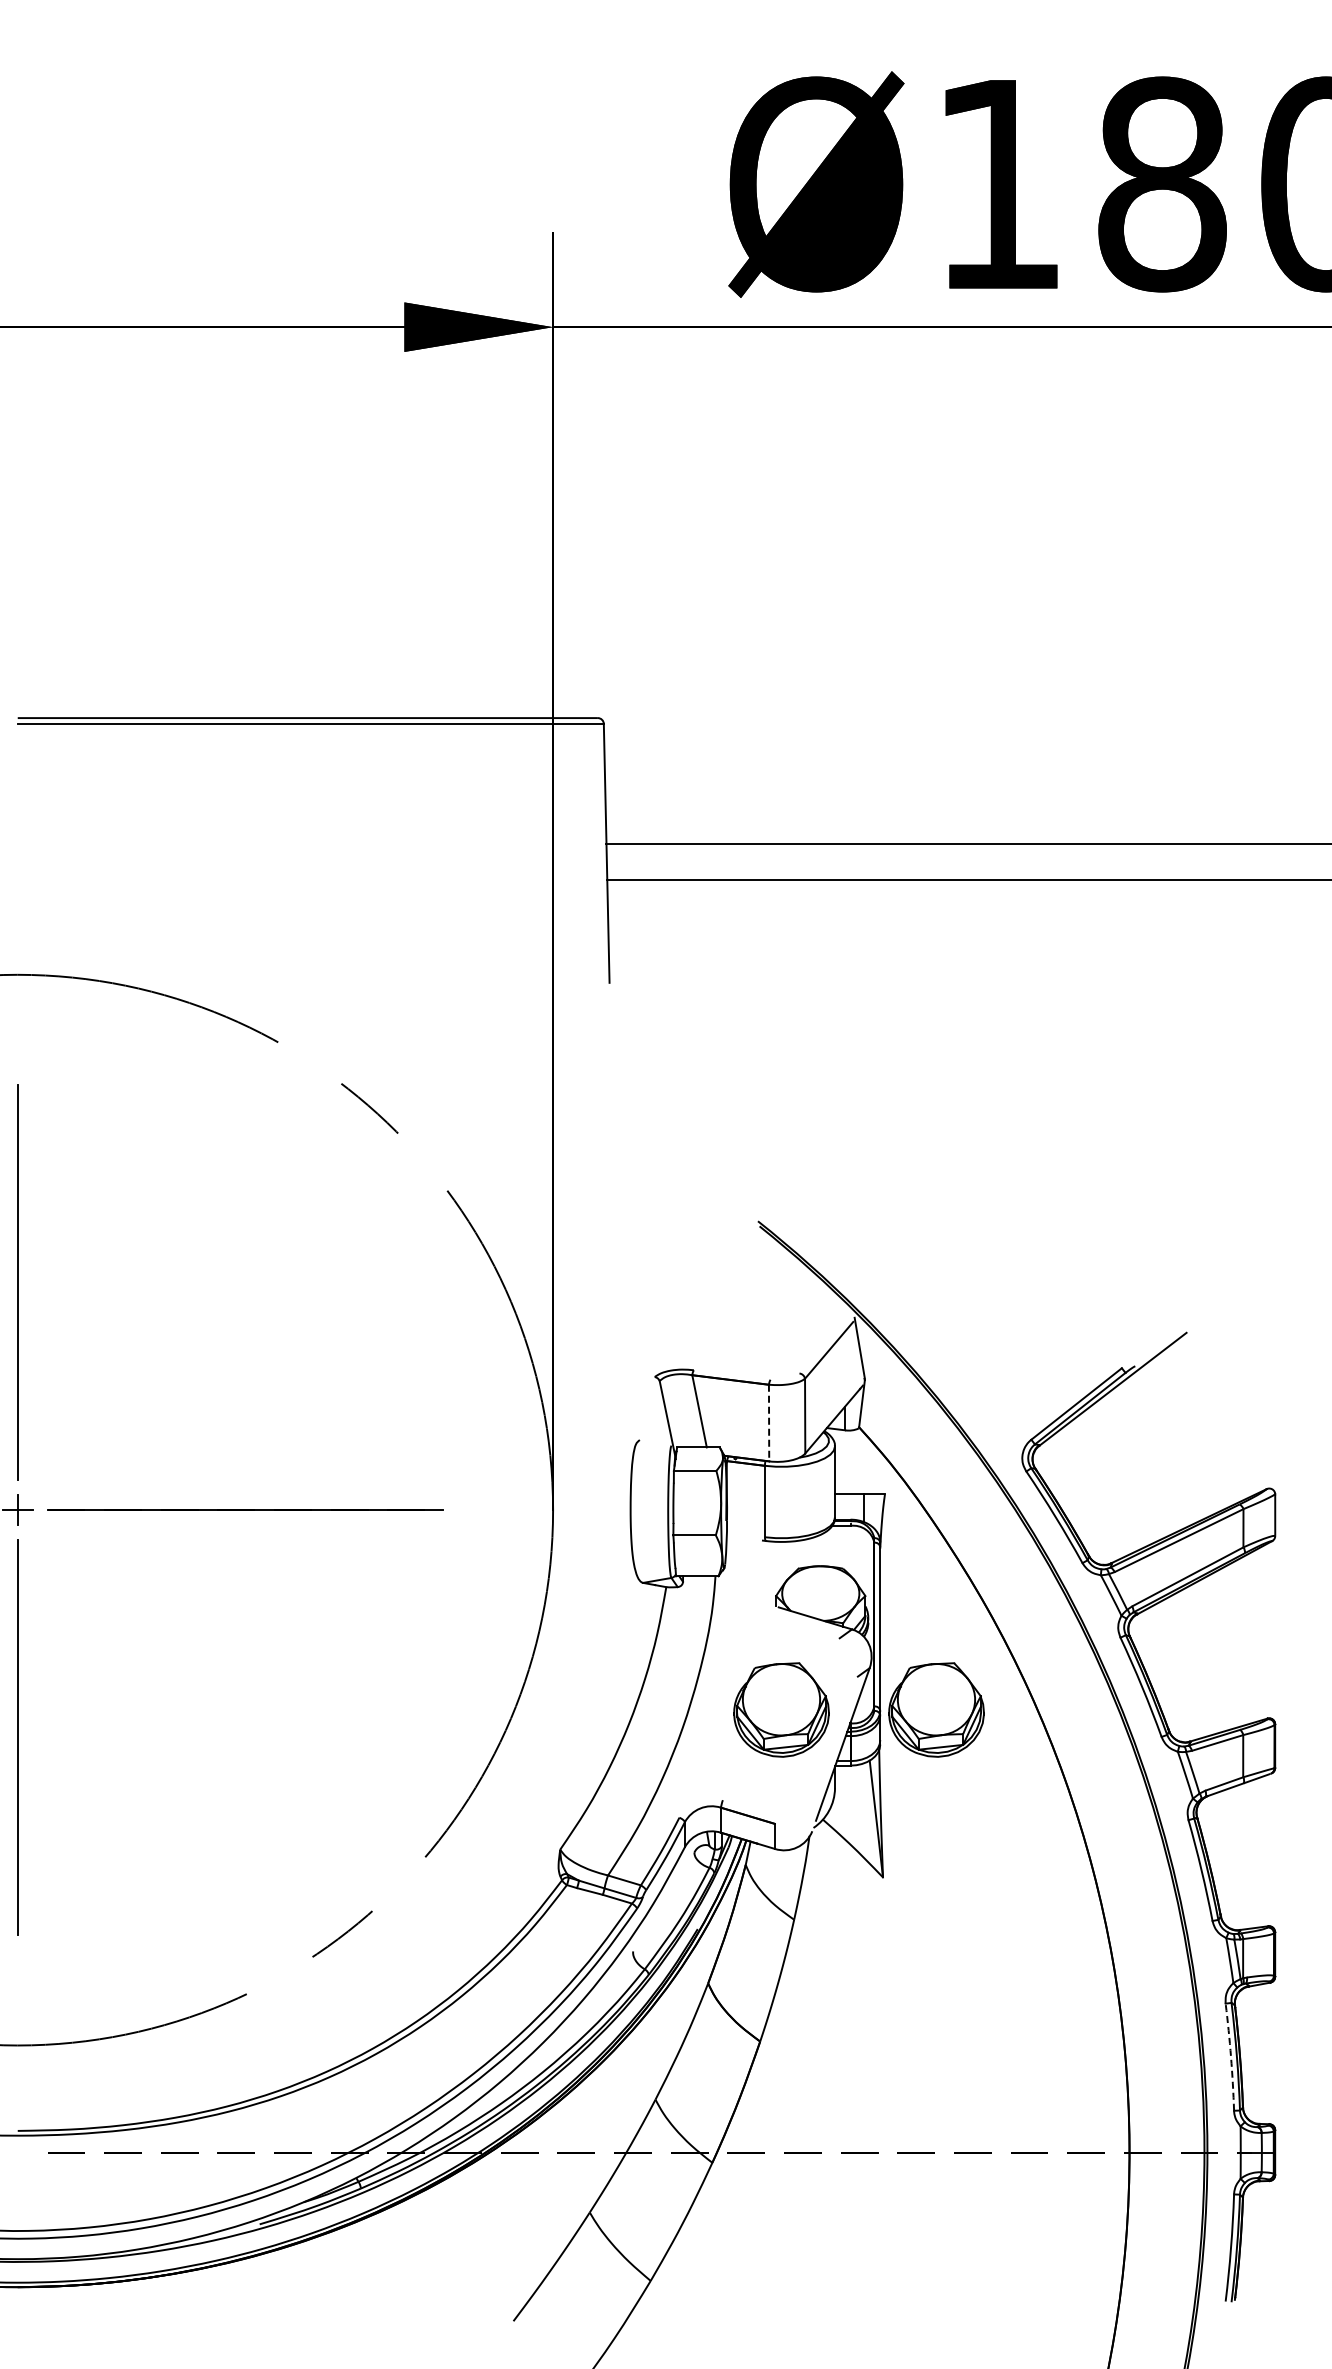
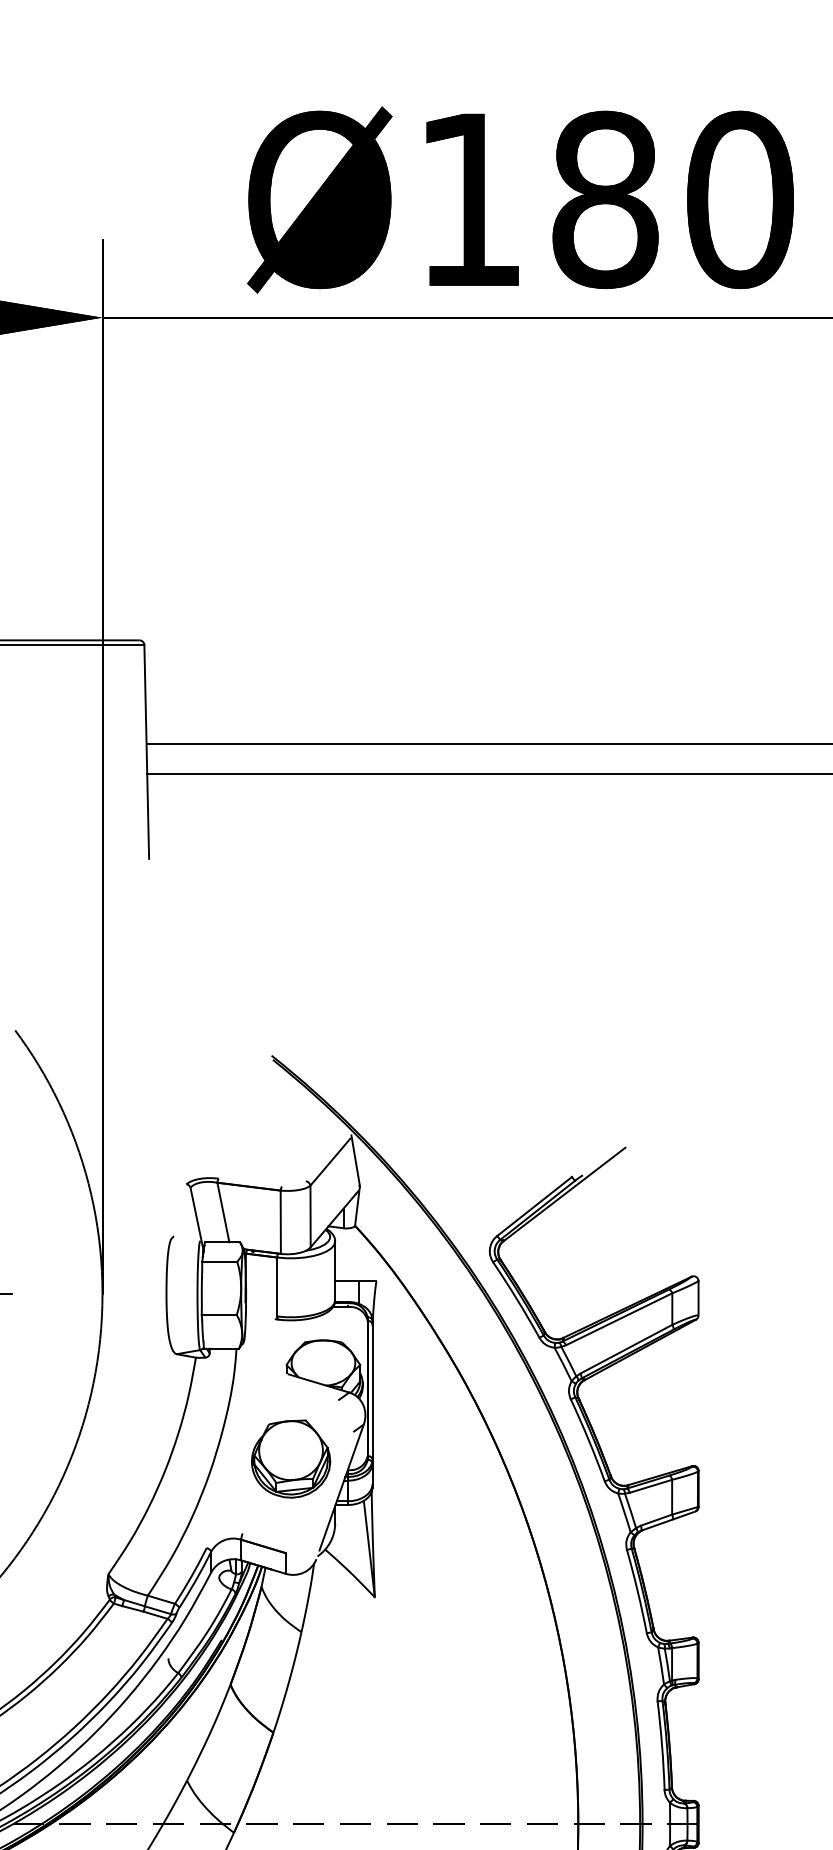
line: (769, 1423) -> (281, 1222), dashed -> solid
part: (936, 1709) -> (418, 1458), removed
arc: (1231, 2057) -> (662, 1745), dashed -> solid

